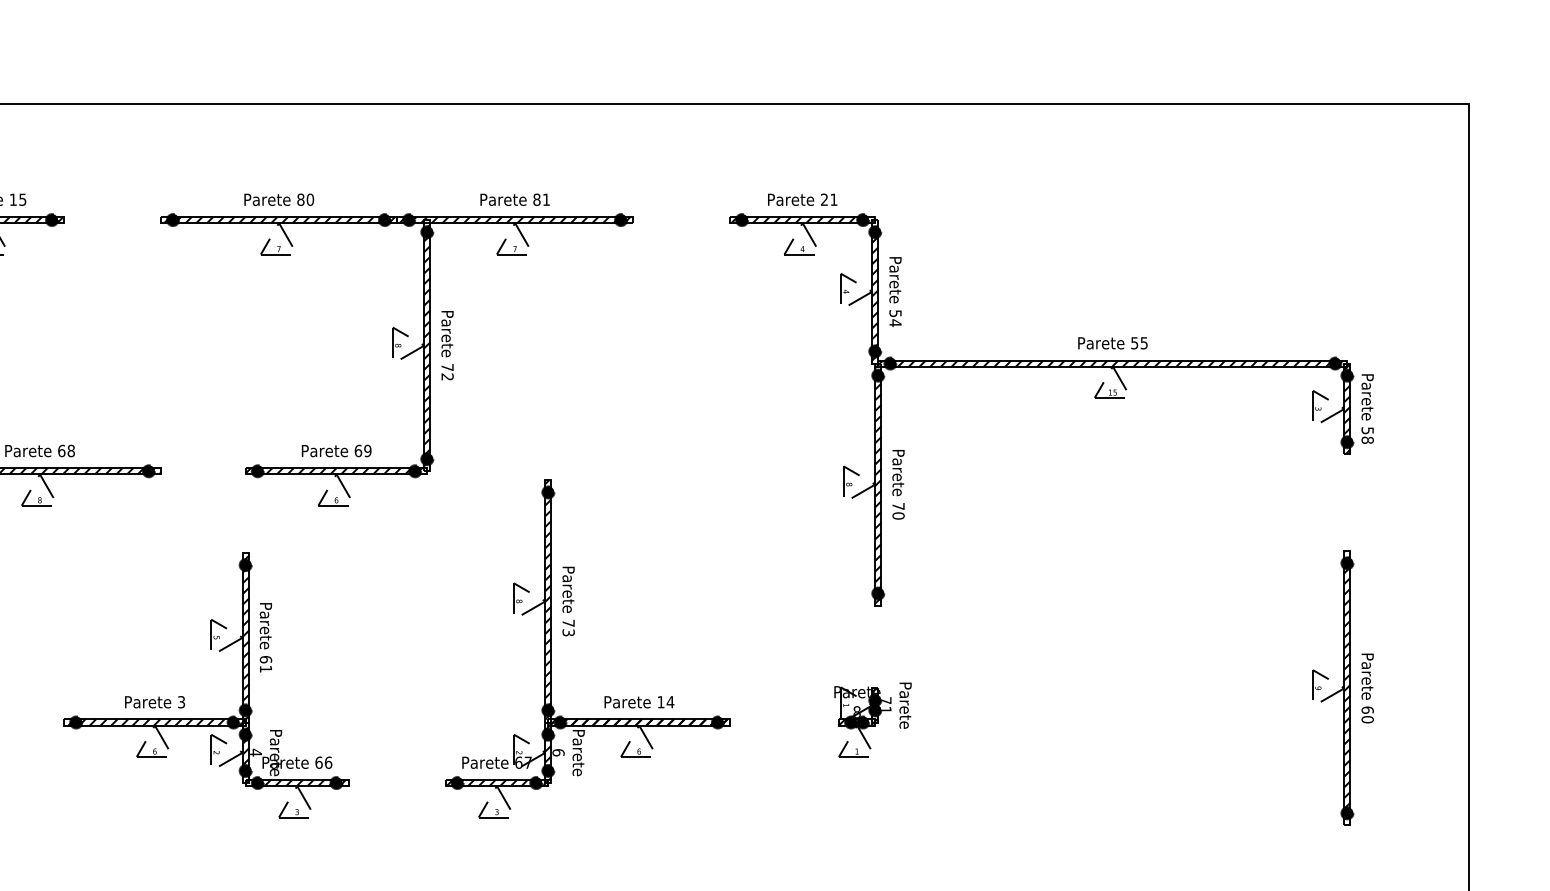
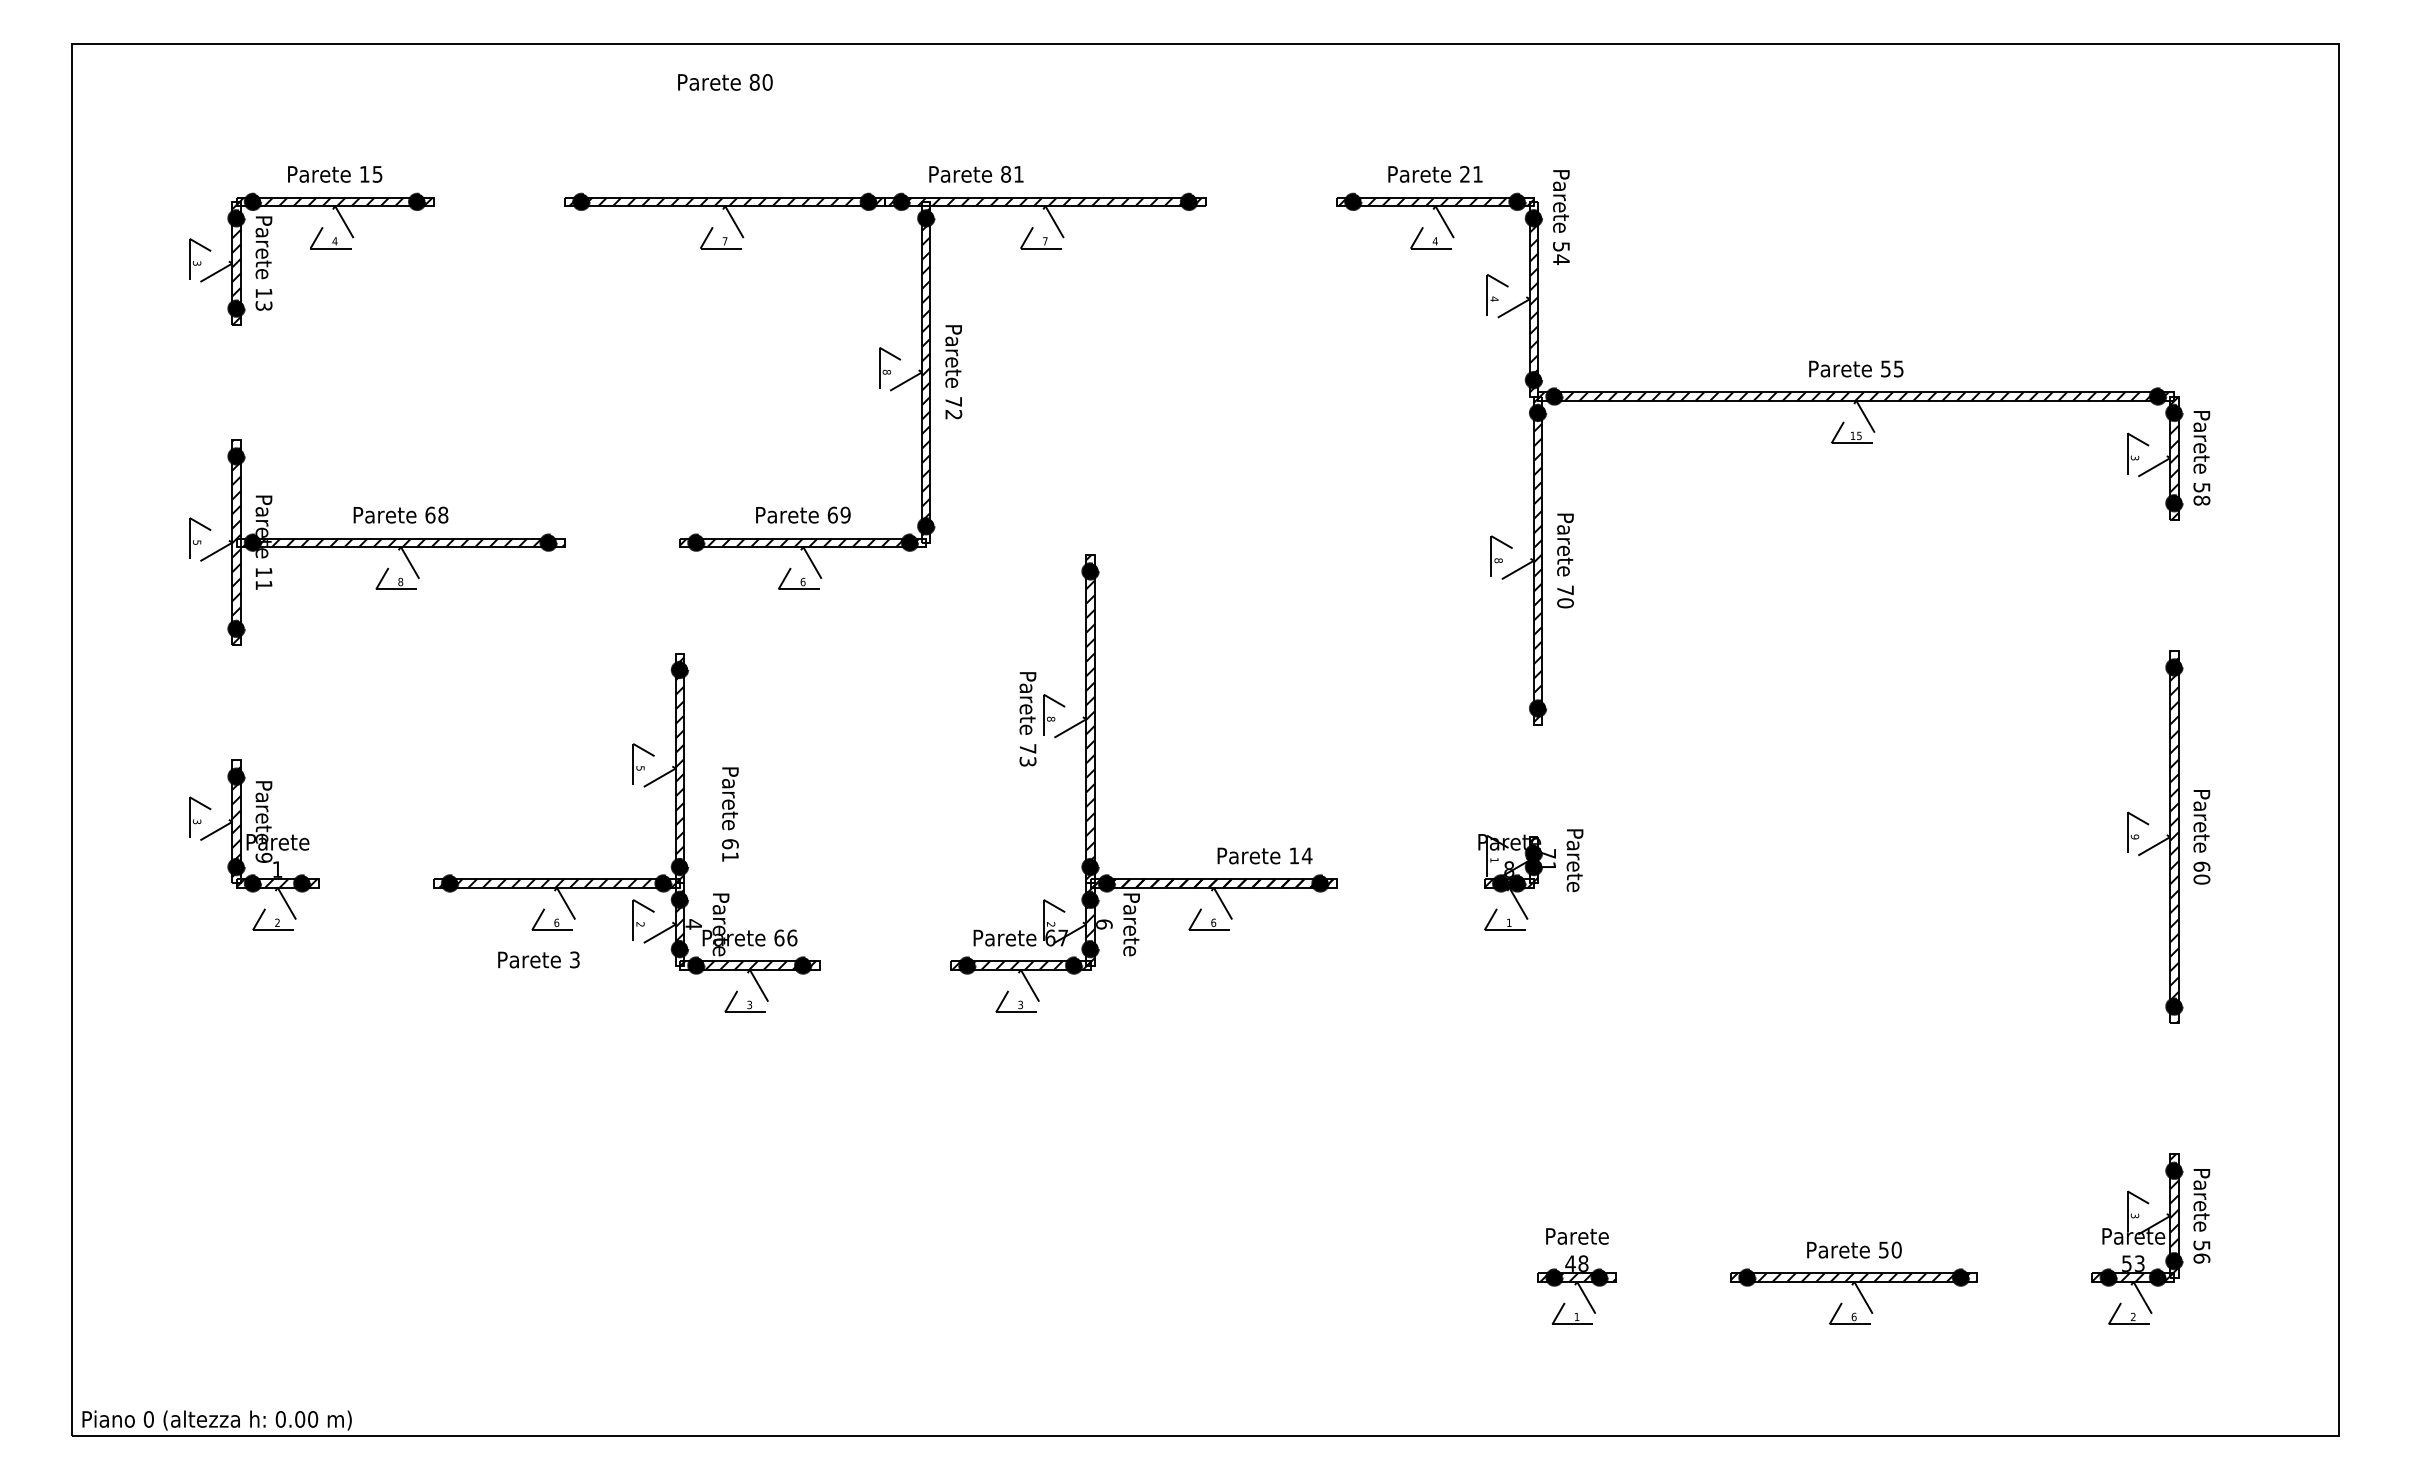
text: (279, 199) -> (725, 82), moved
text: (515, 199) -> (976, 174), moved
text: (895, 292) -> (1561, 217), moved
text: (568, 601) -> (1027, 719), moved
text: (266, 637) -> (730, 814), moved
text: (154, 701) -> (538, 959), moved
text: (639, 701) -> (1264, 855), moved

